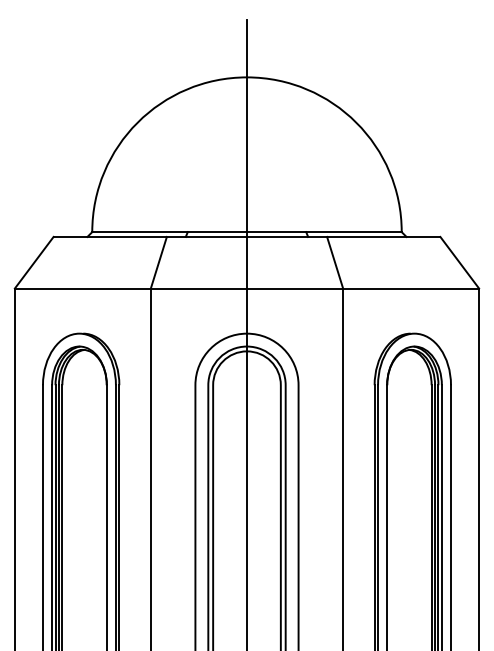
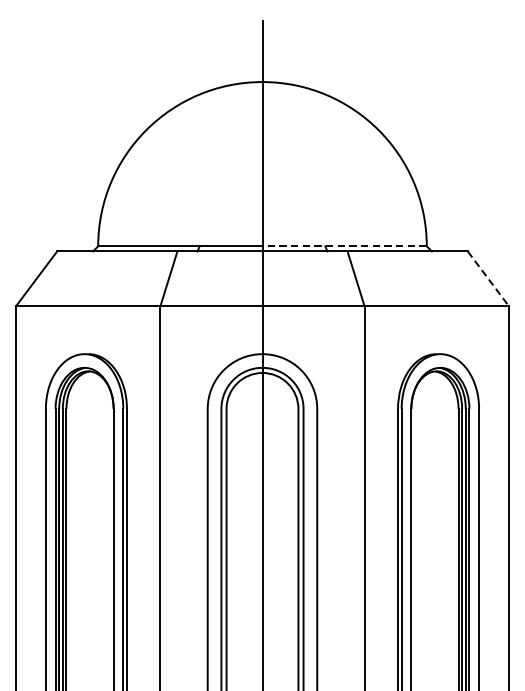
line: (323, 232) -> (343, 246), solid -> dashed
line: (460, 263) -> (489, 279), solid -> dashed

